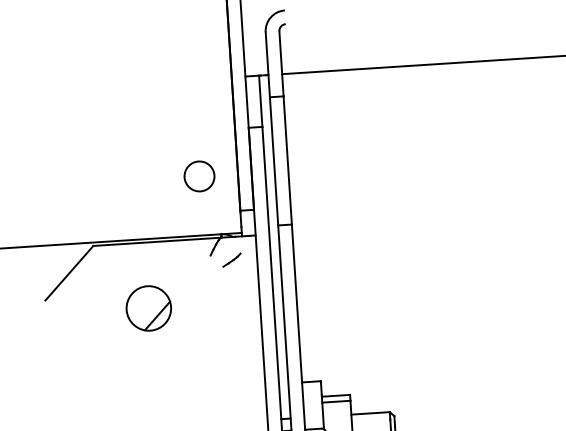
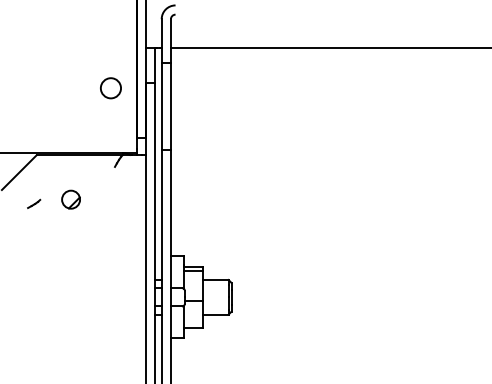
circle: (198, 176) -> (110, 88), moved
line: (232, 259) -> (34, 203), moved
part: (147, 308) -> (70, 199), size x0.6

